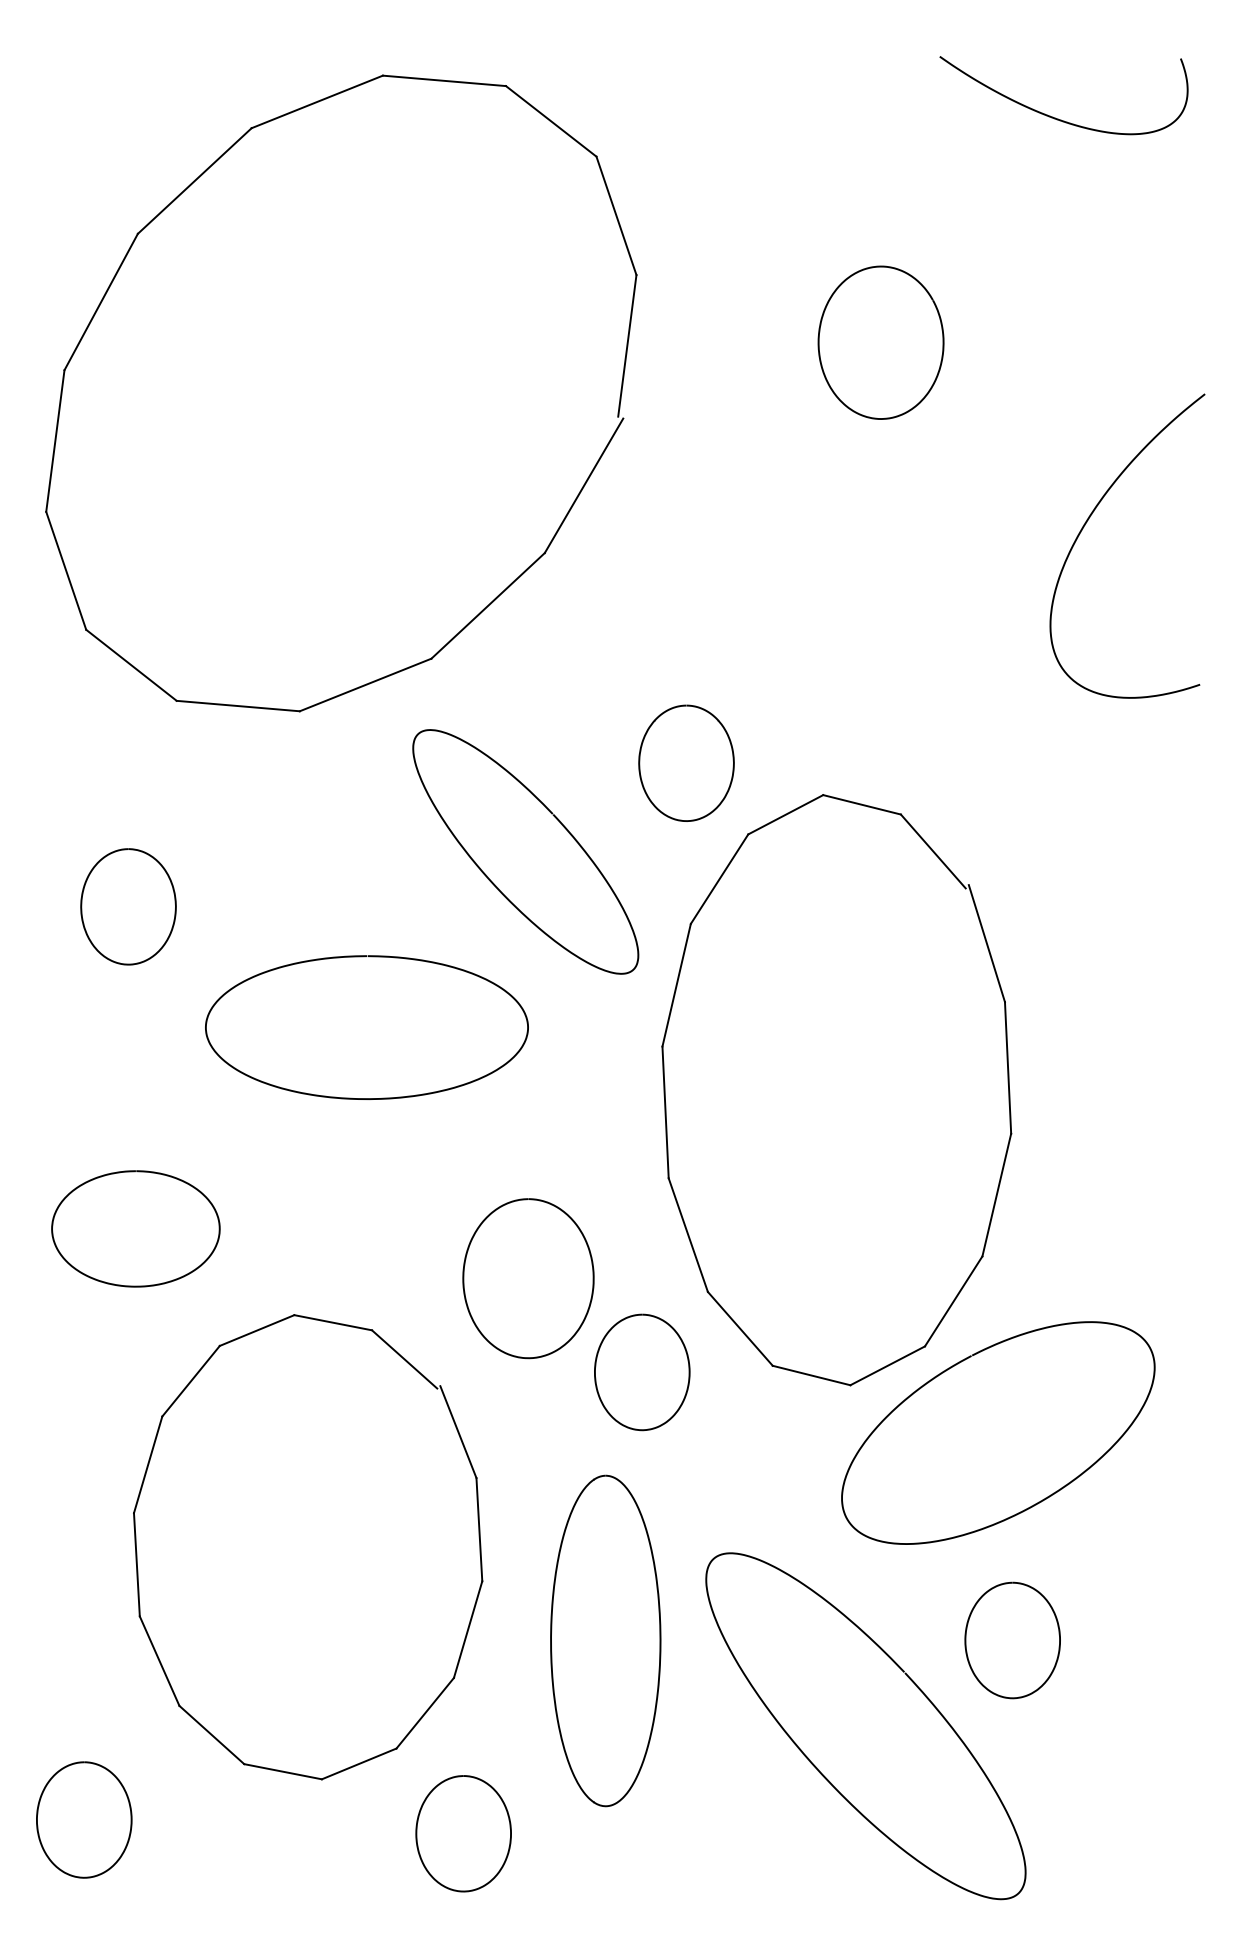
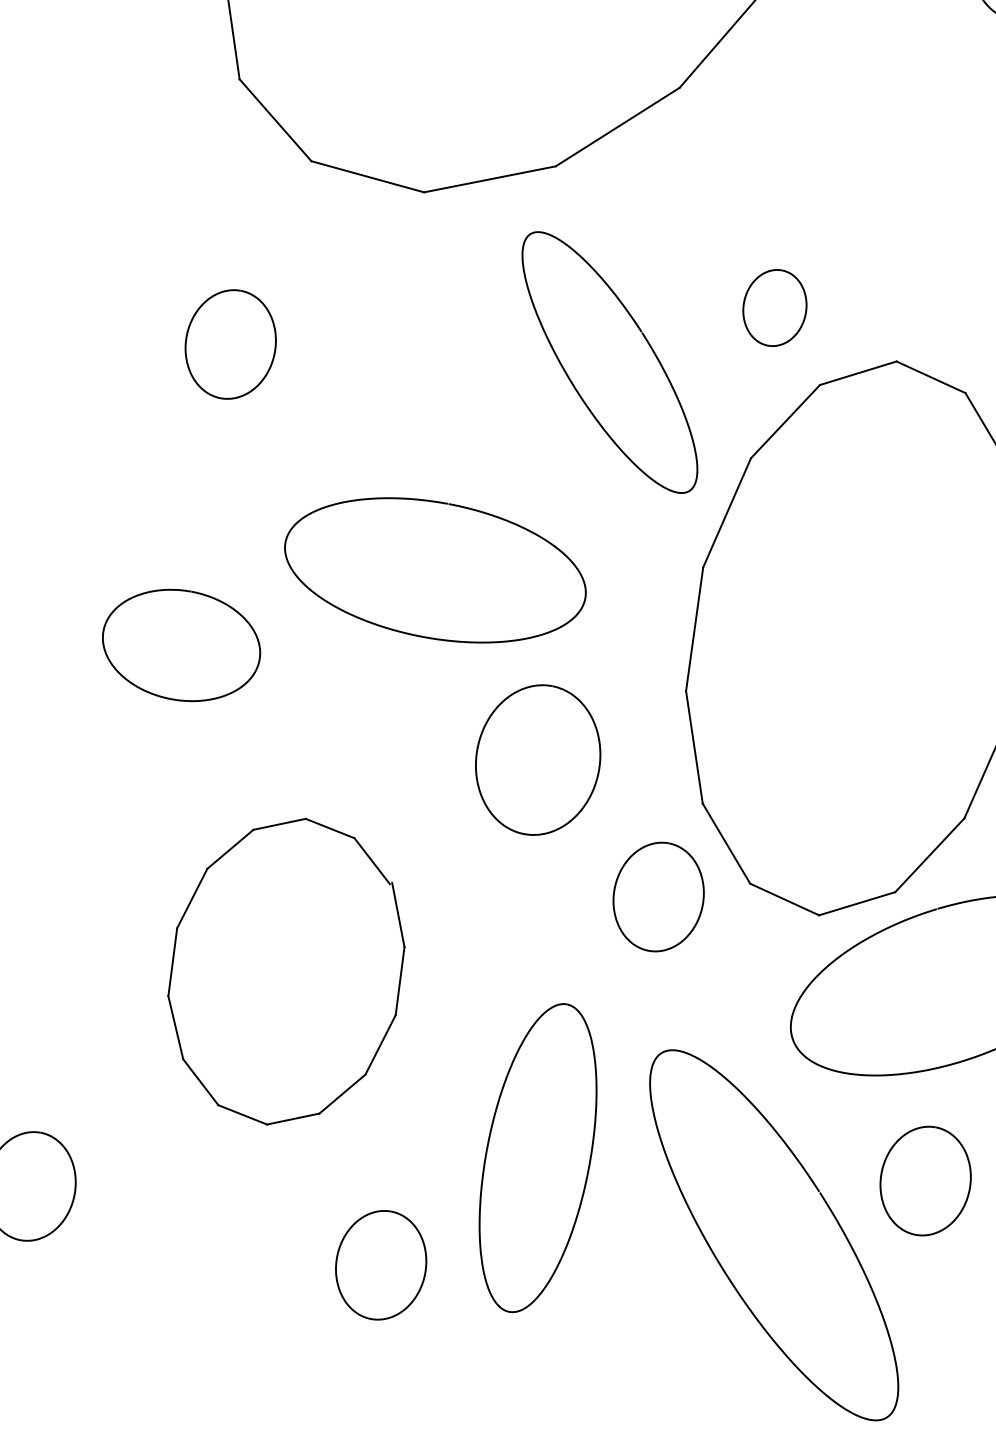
part: (686, 762) -> (775, 307), size x0.7
curve: (365, 957) -> (446, 504), moved
curve: (688, 1372) -> (701, 905), moved
part: (308, 1547) -> (286, 971), size x0.7
part: (605, 1640) -> (537, 1157), moved

